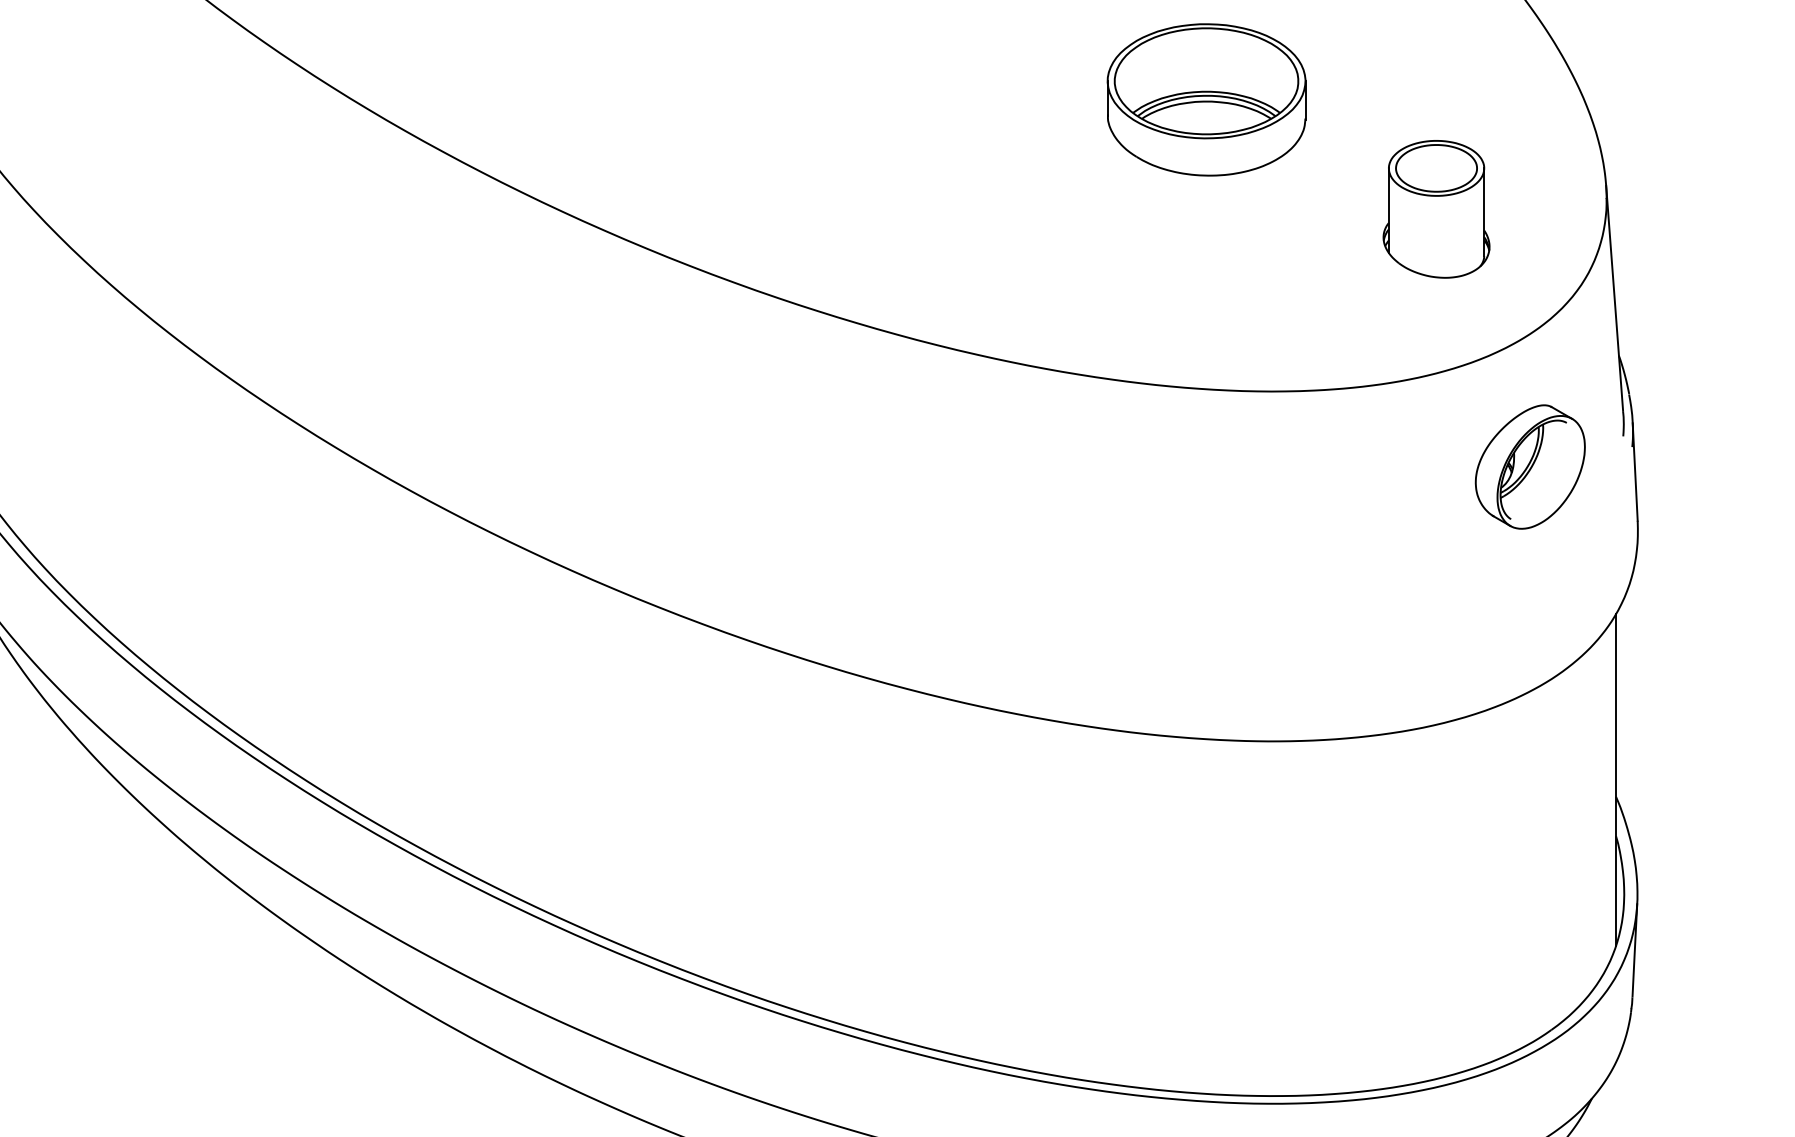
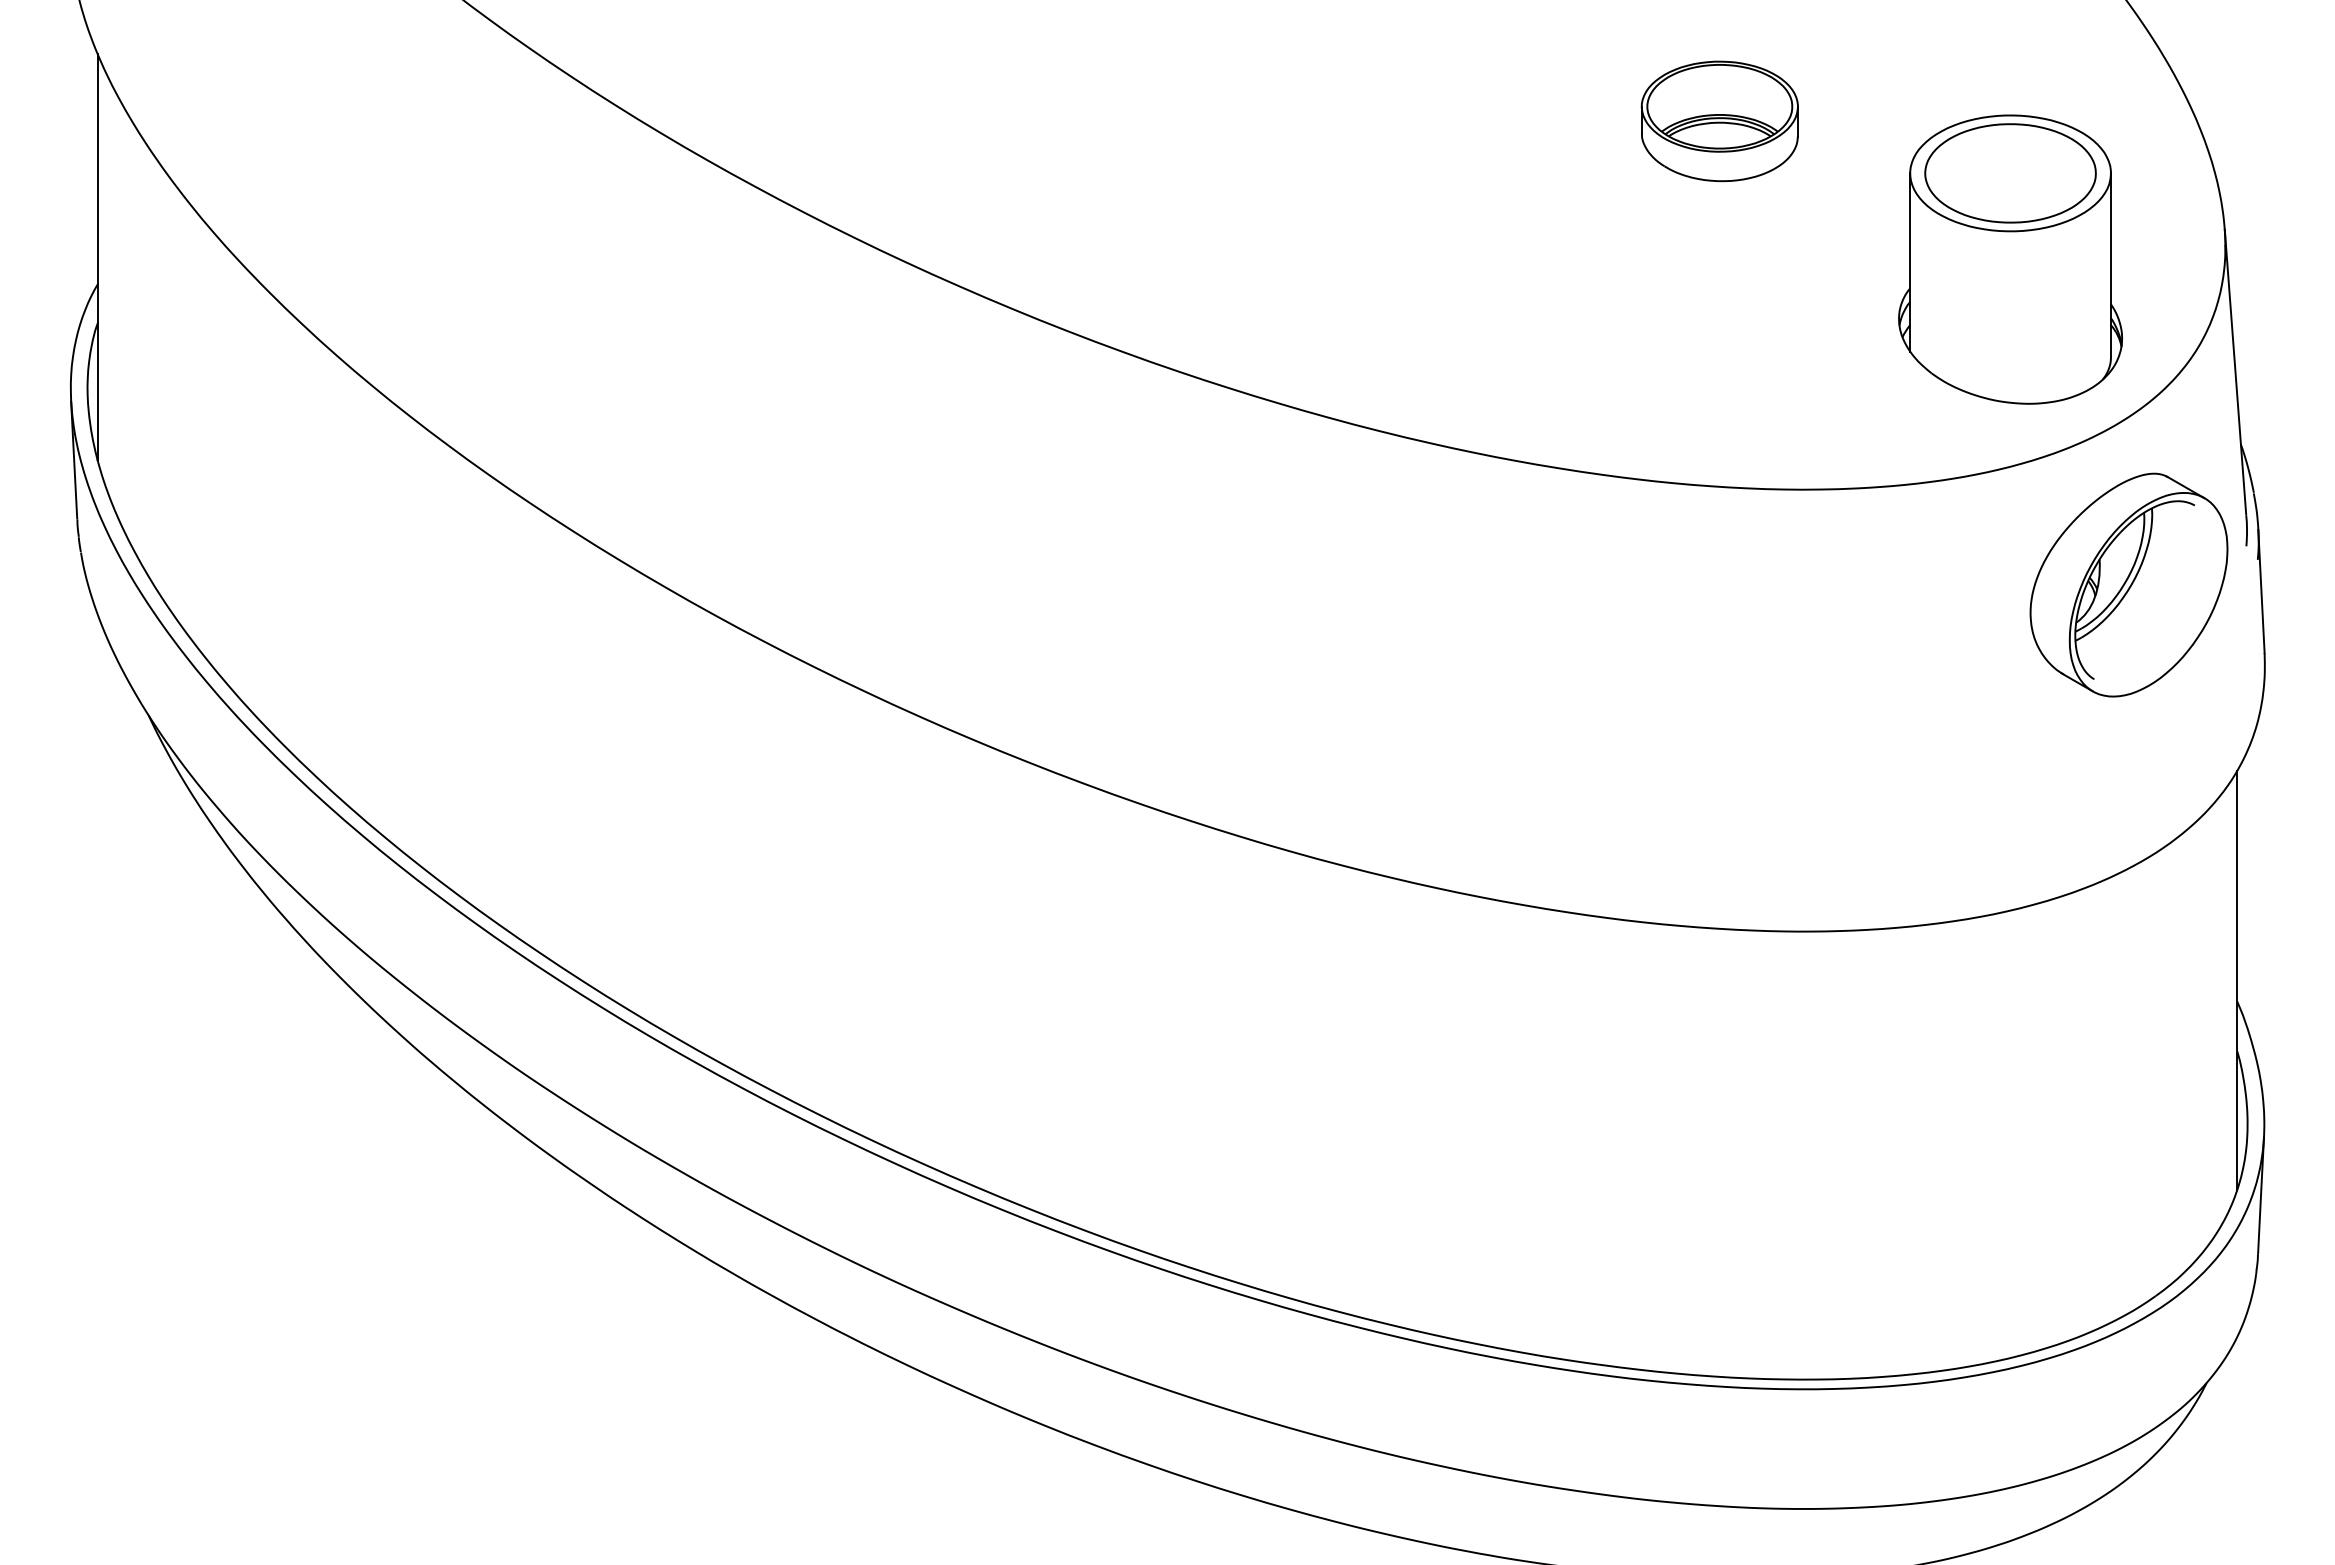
part: (1206, 100) -> (1719, 121), size x0.62
part: (1436, 209) -> (2010, 259), size x1.67
part: (1529, 466) -> (2128, 584), size x1.43

